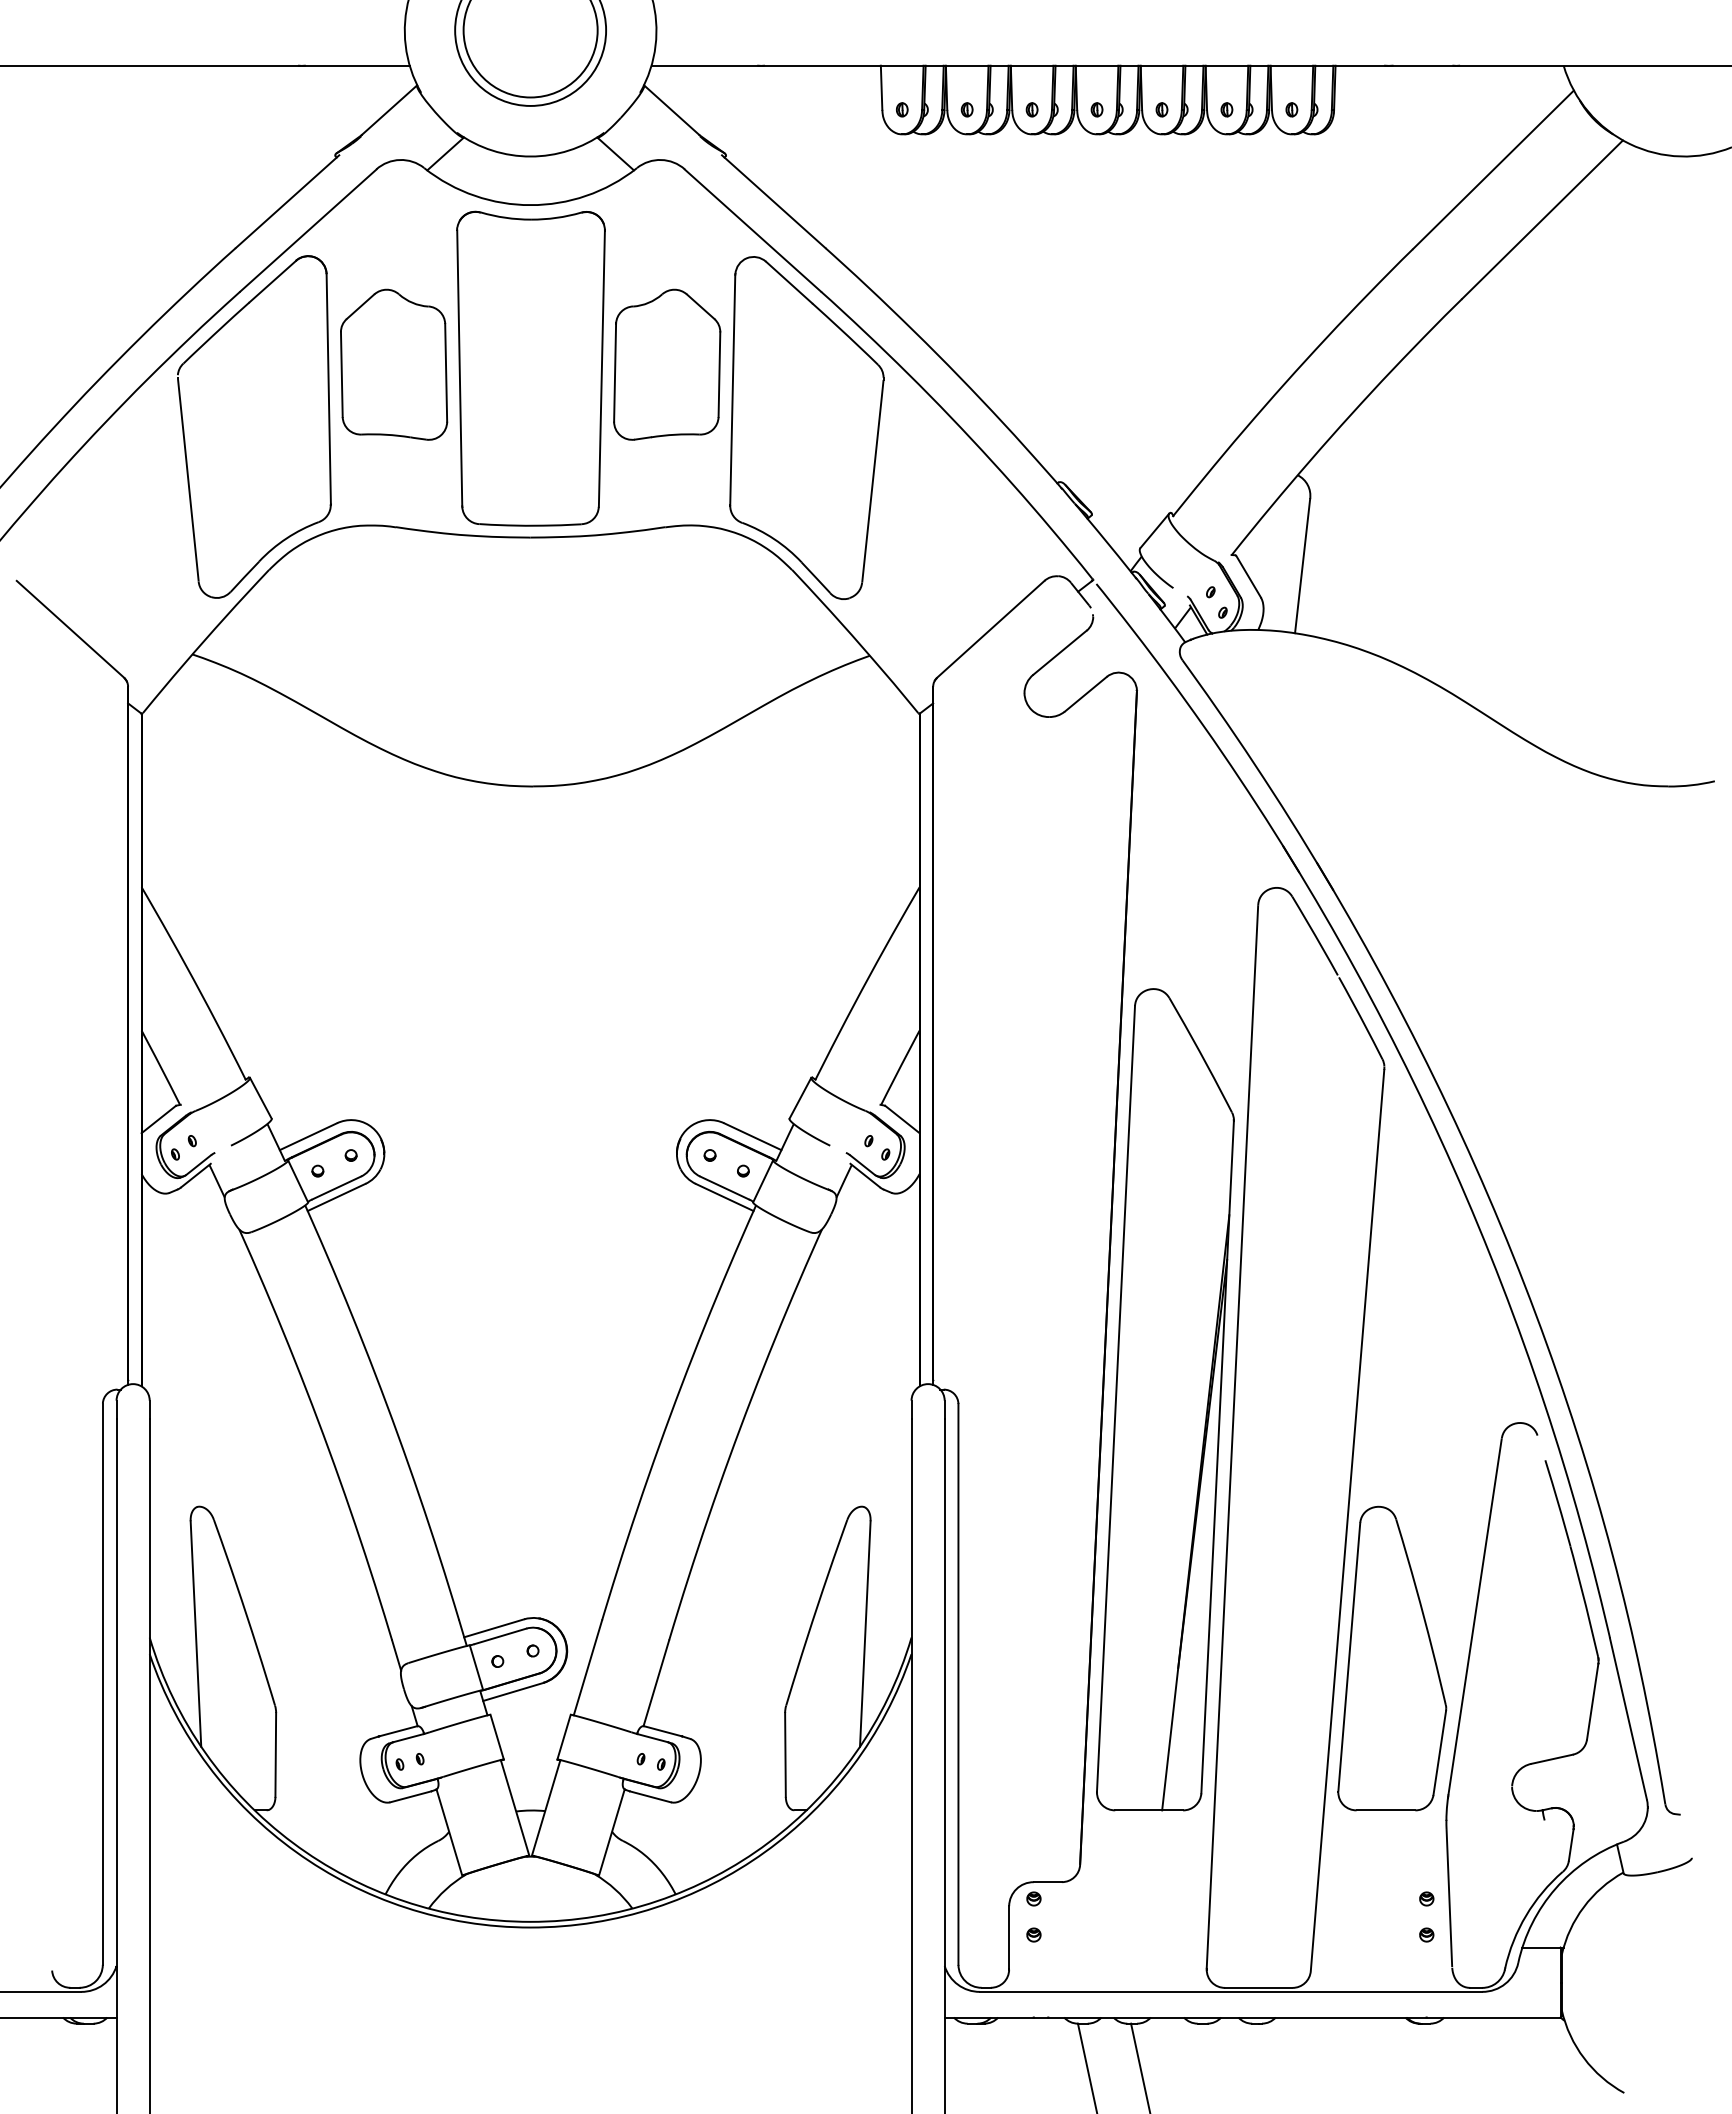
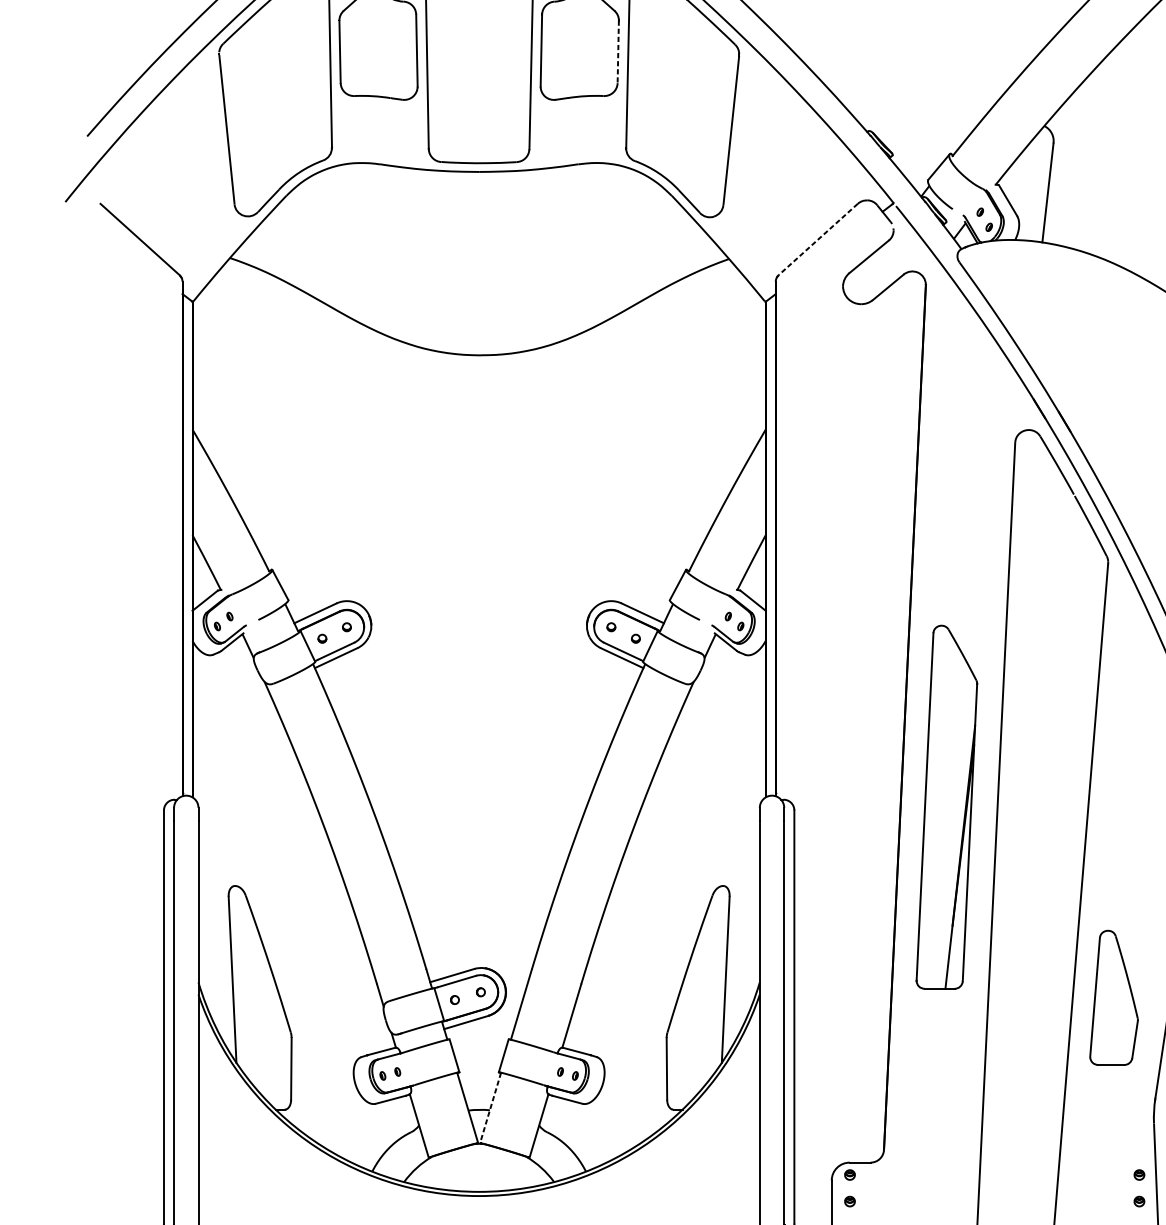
line: (719, 375) -> (618, 52), solid -> dashed
line: (990, 629) -> (817, 239), solid -> dashed
part: (1165, 1399) -> (946, 807), size x0.6
part: (1392, 1658) -> (1114, 997), size x0.6
line: (546, 1807) -> (490, 1107), solid -> dashed

